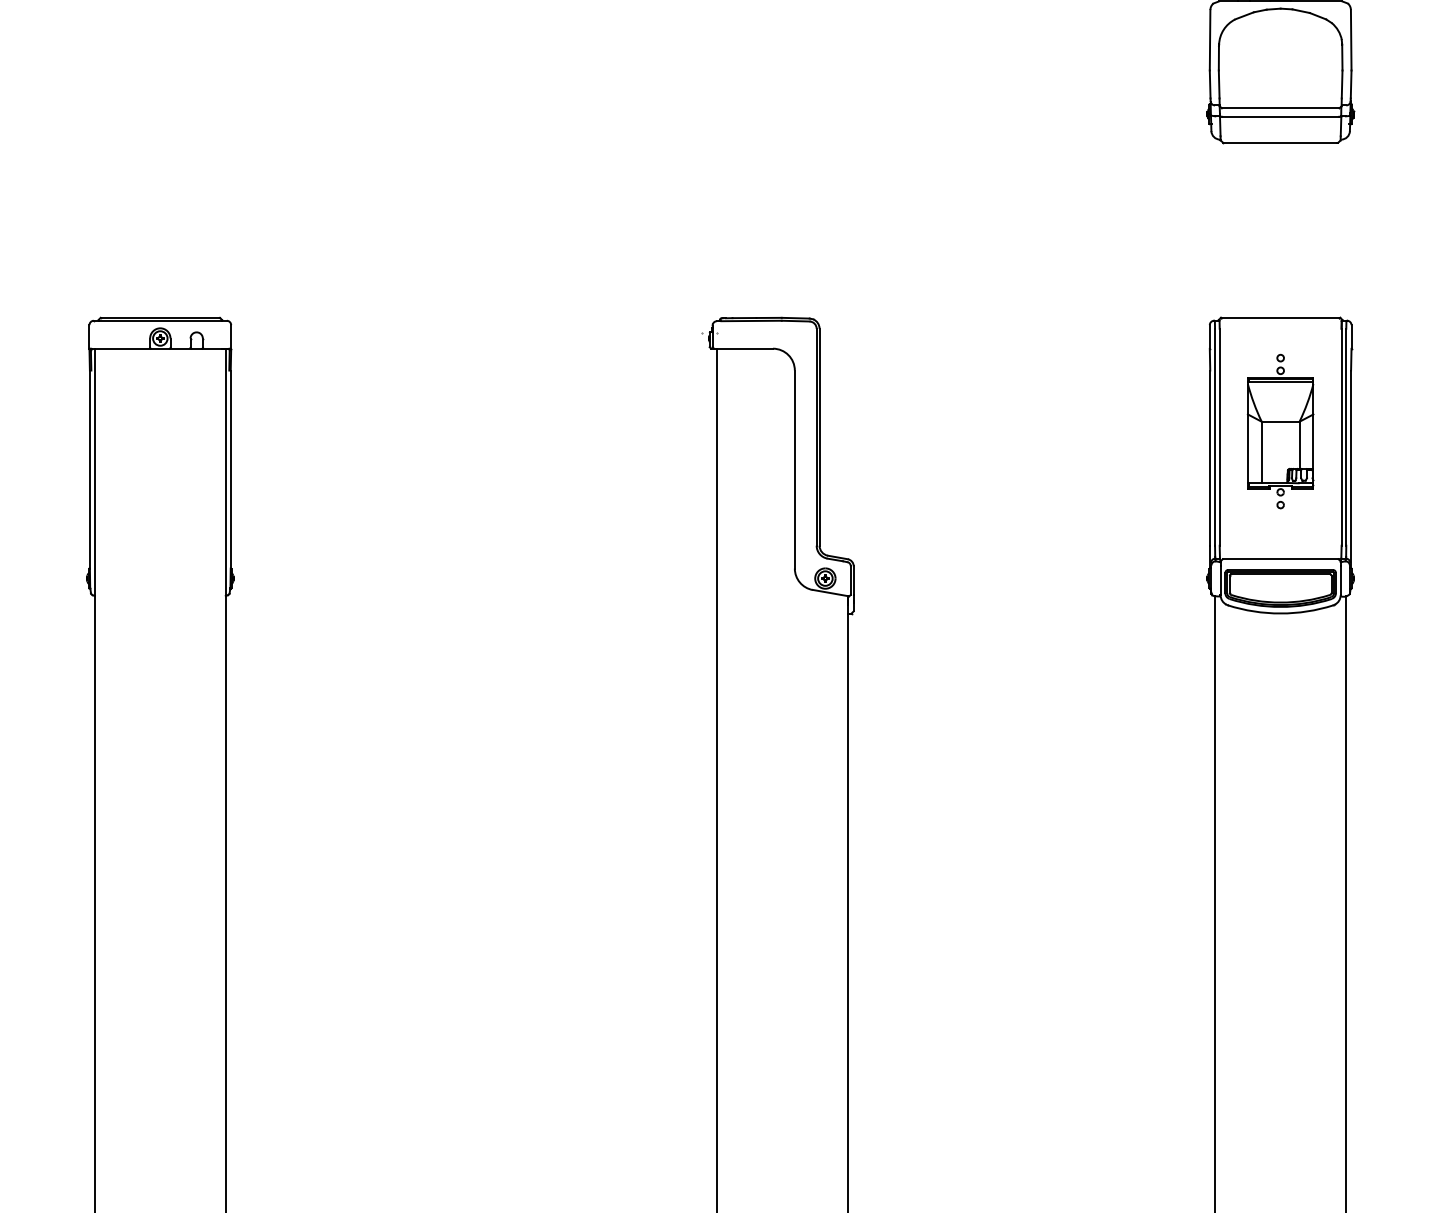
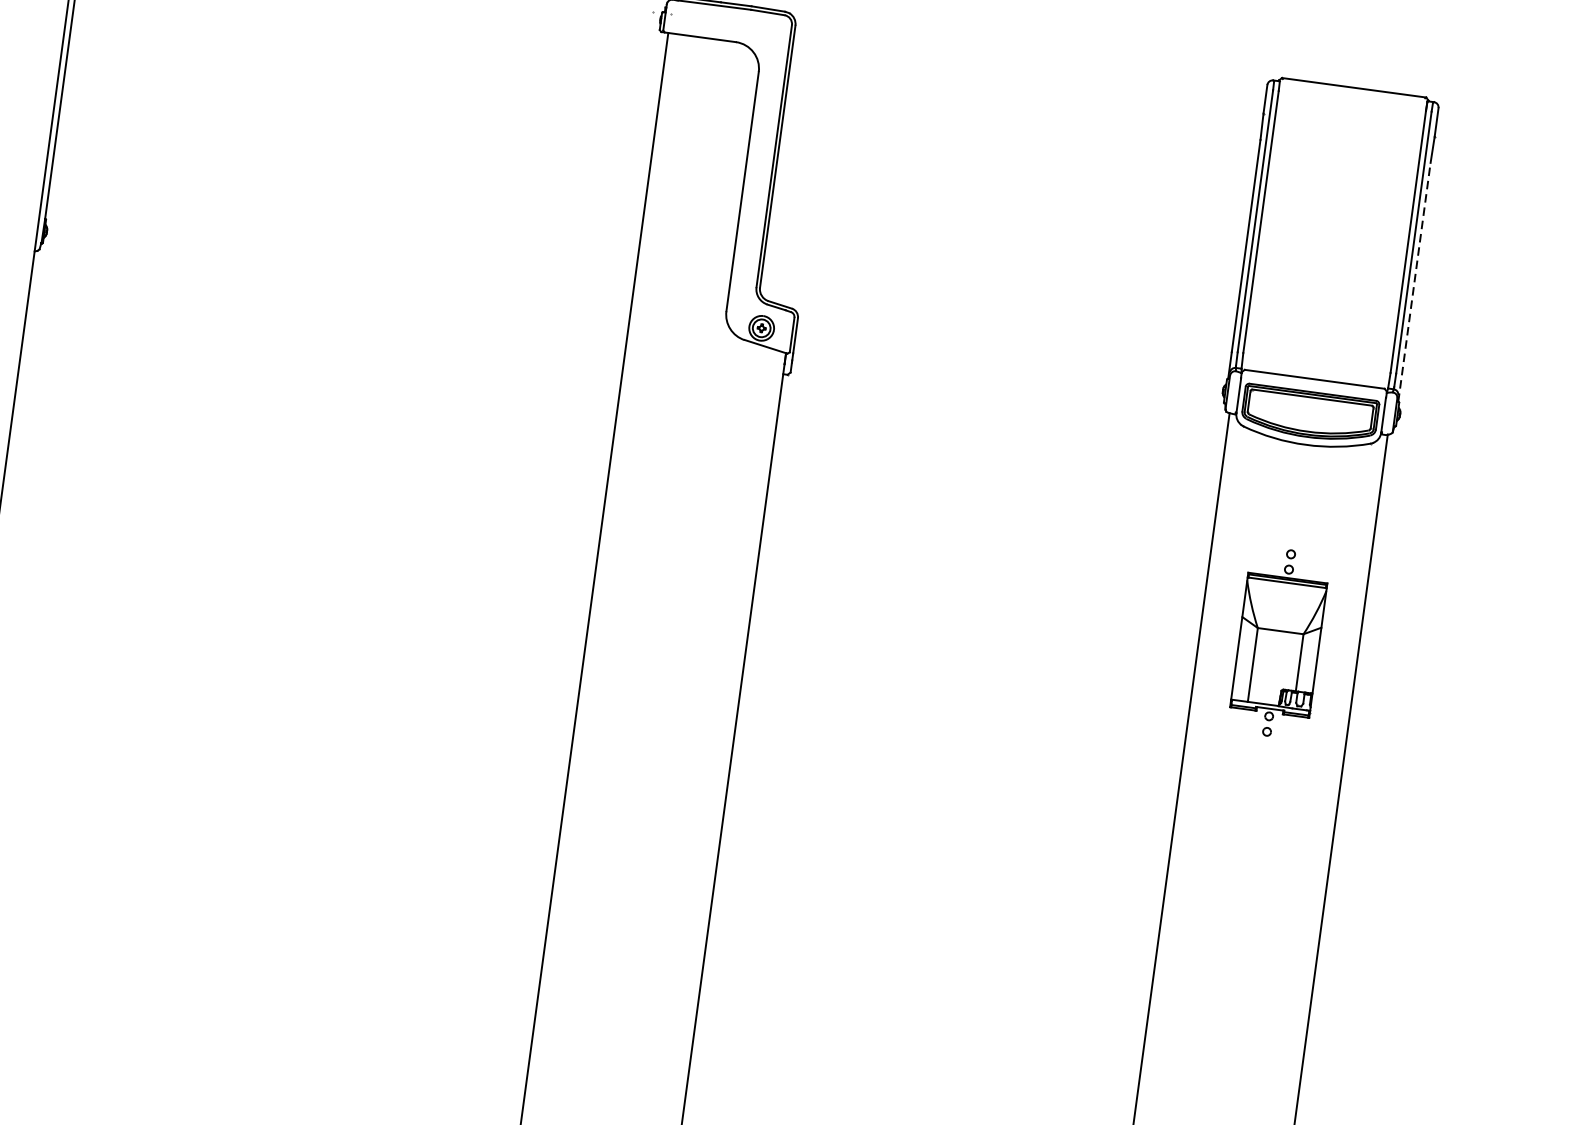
part: (1280, 431) -> (1278, 642), moved
line: (1351, 469) -> (1414, 282), solid -> dashed

